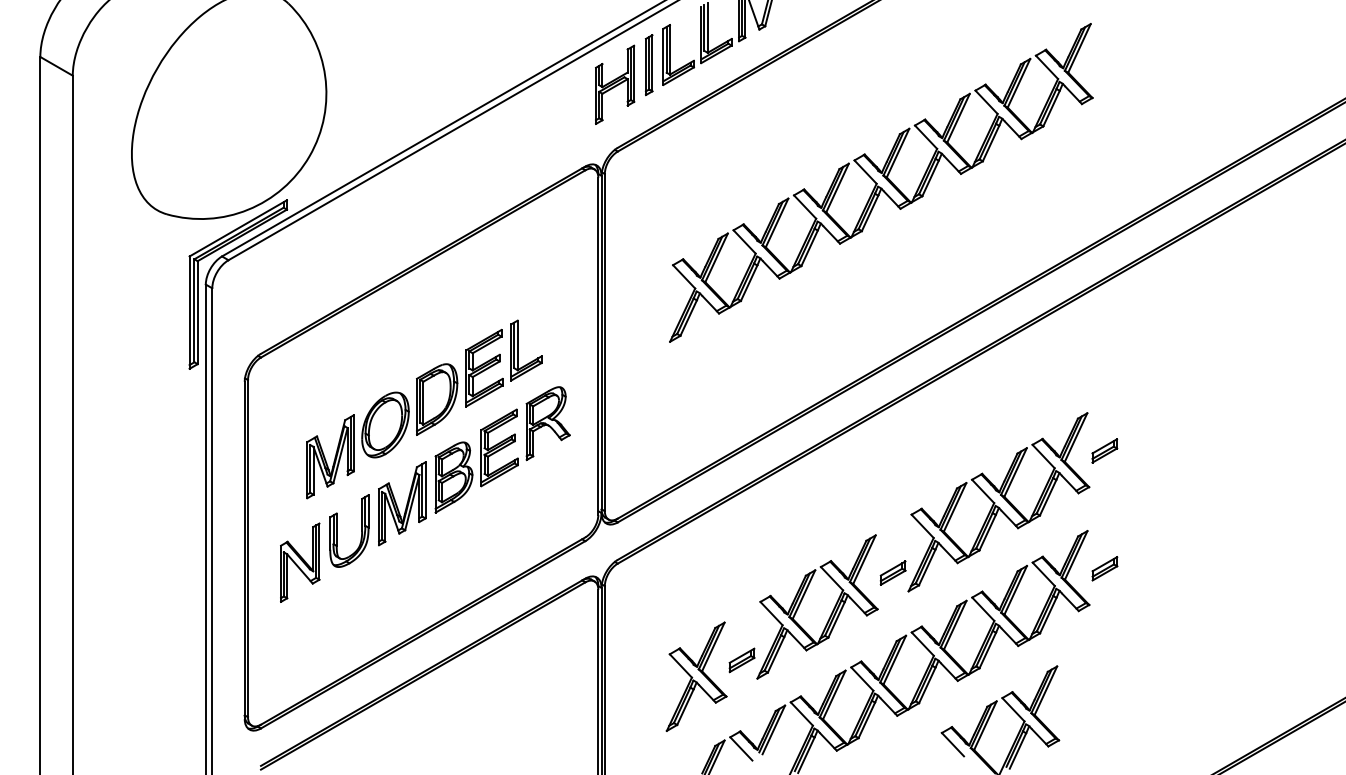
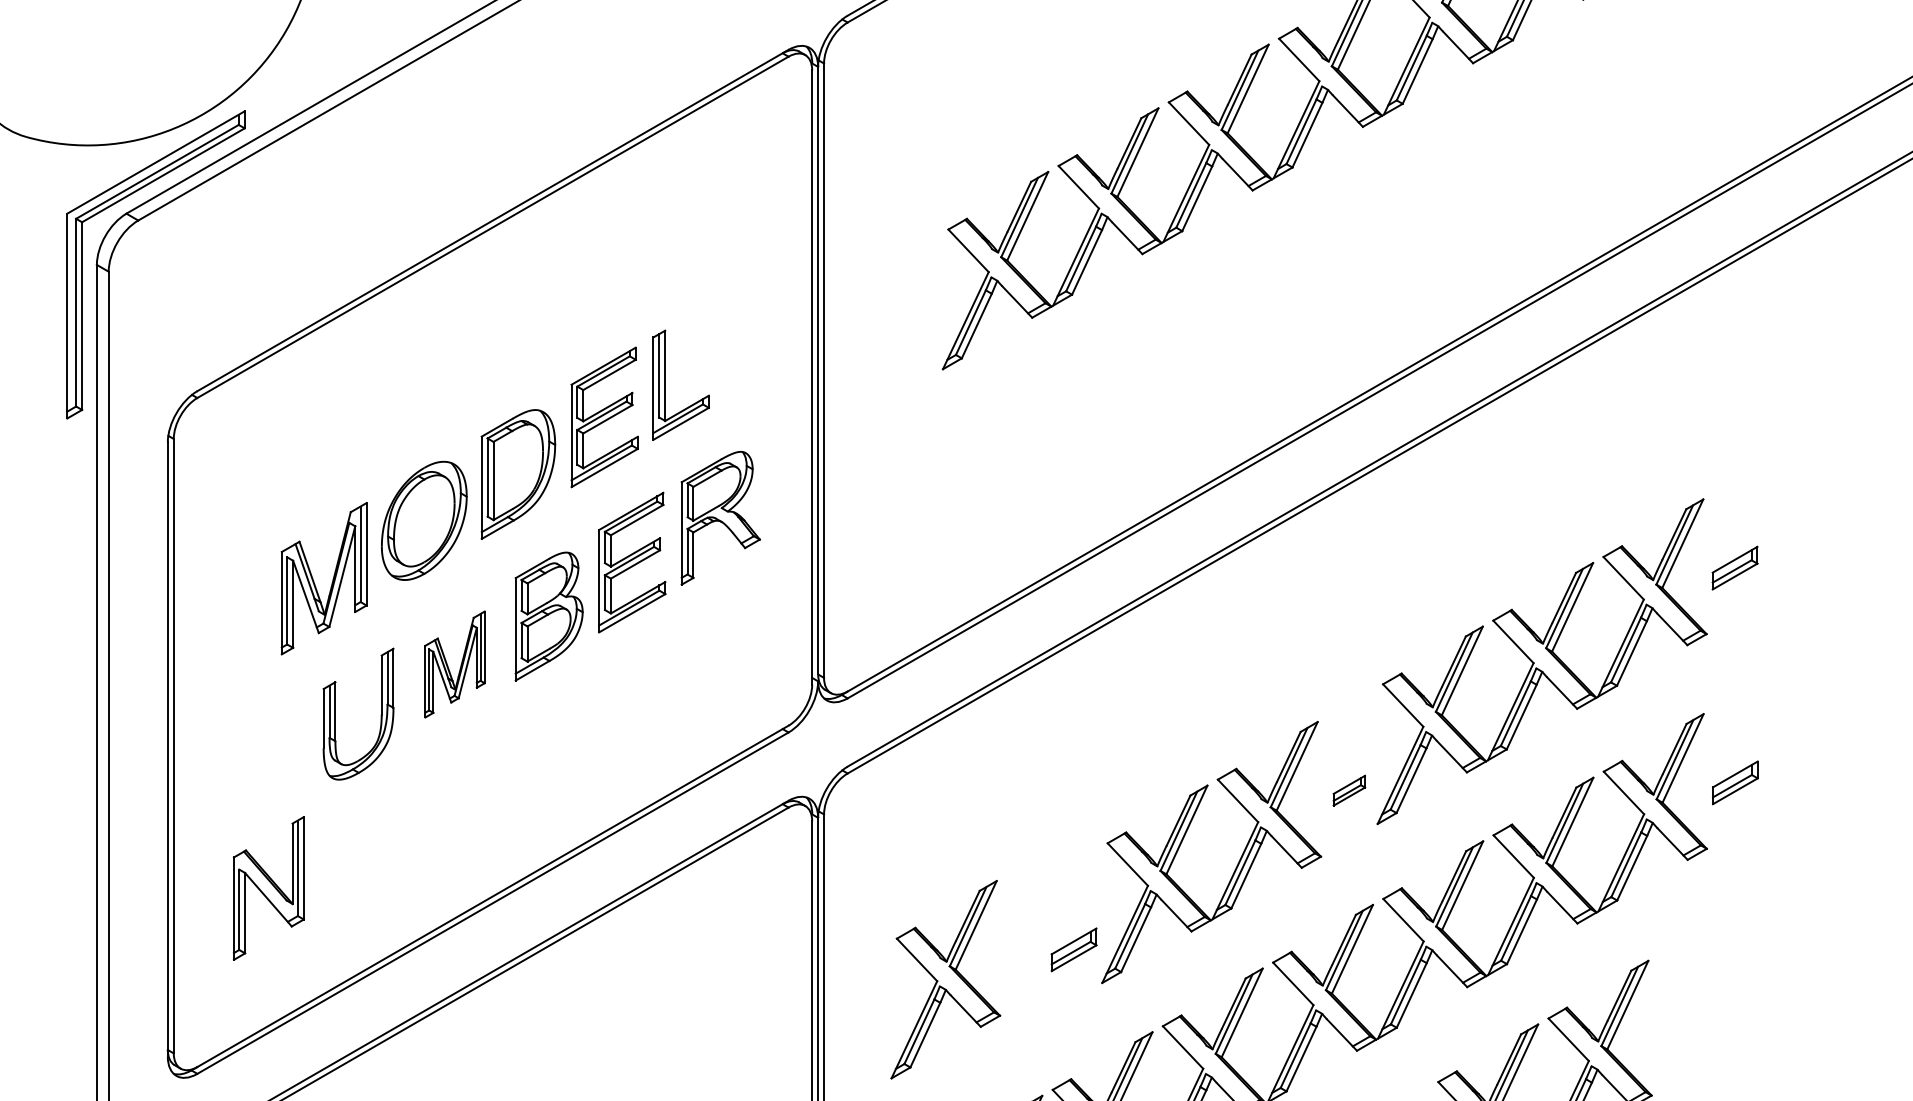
part: (402, 503) -> (455, 663), size x0.7
part: (300, 562) -> (269, 888), moved
part: (892, 572) -> (1348, 789), size x0.7
part: (696, 676) -> (945, 979), moved

